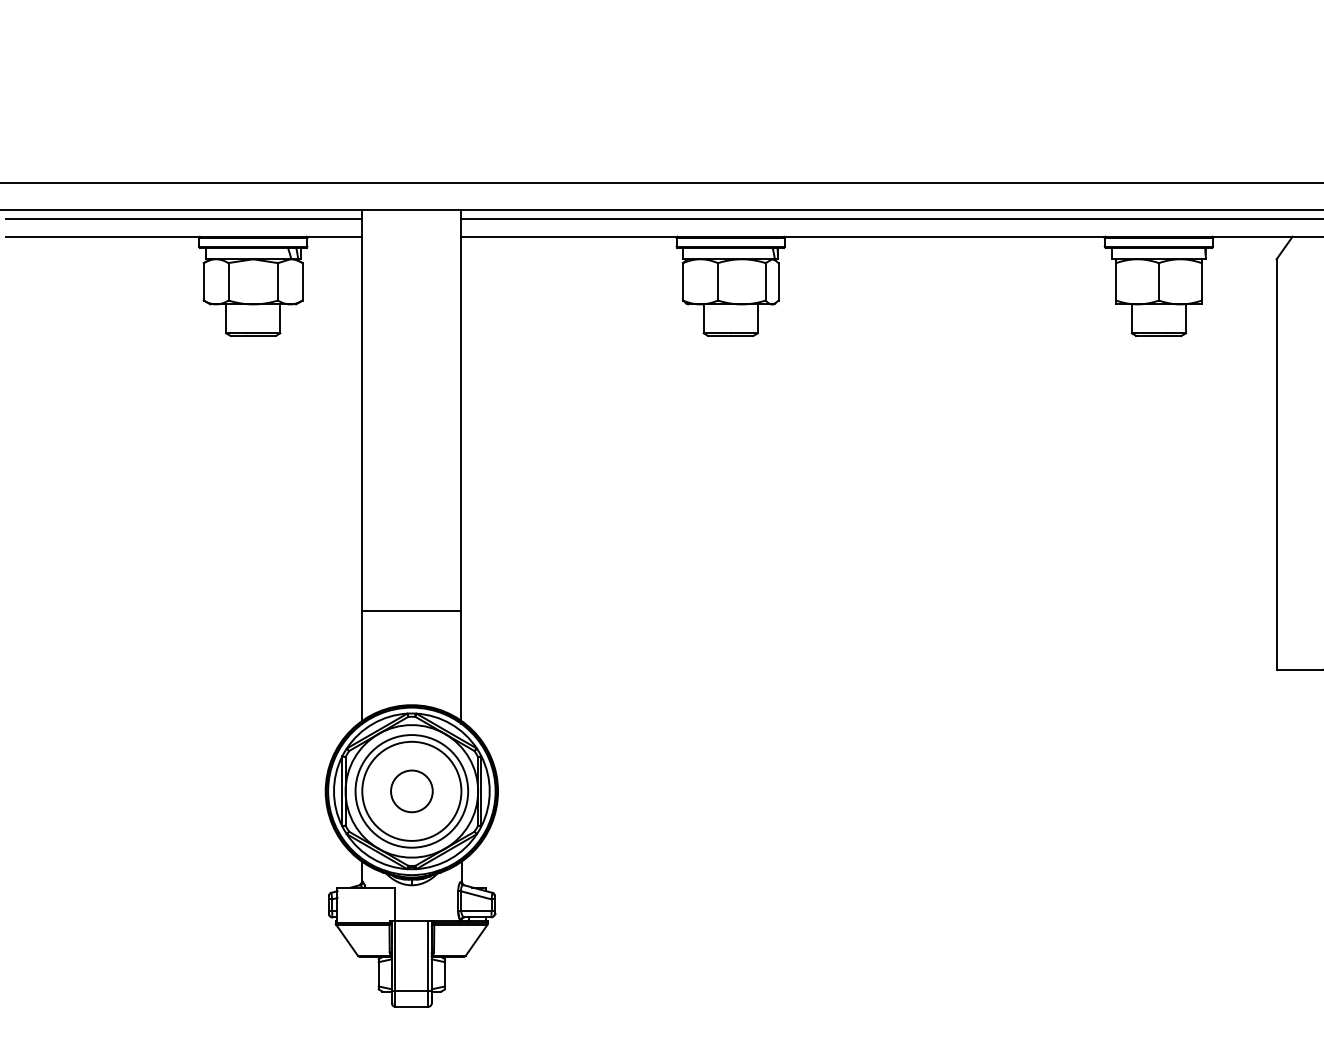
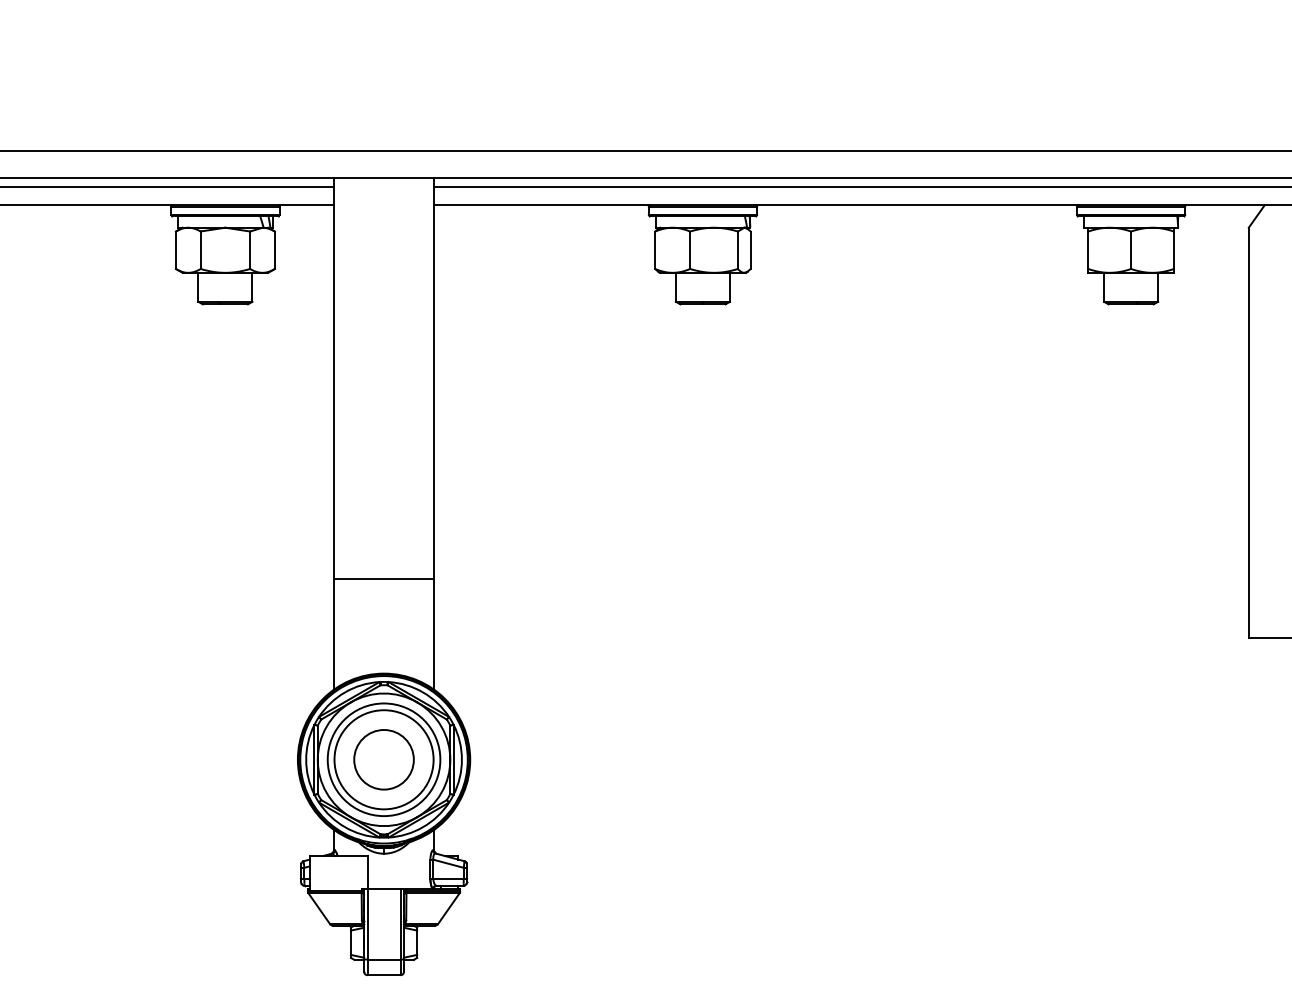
circle: (411, 791) -> (383, 759), size x1.43

